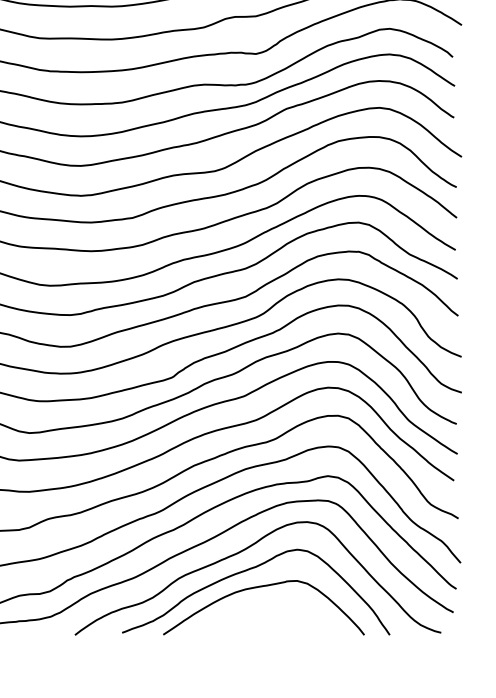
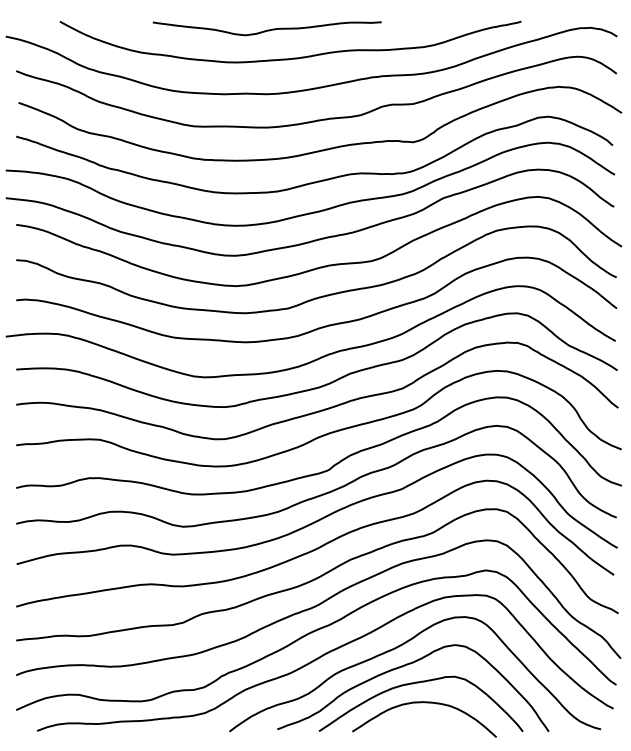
curve: (267, 607) -> (424, 703), added

